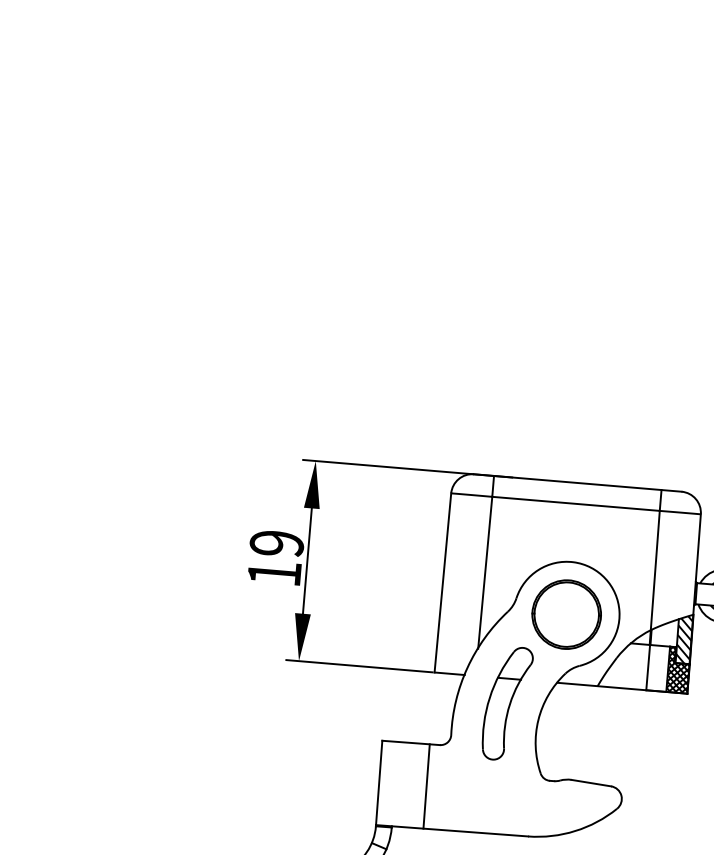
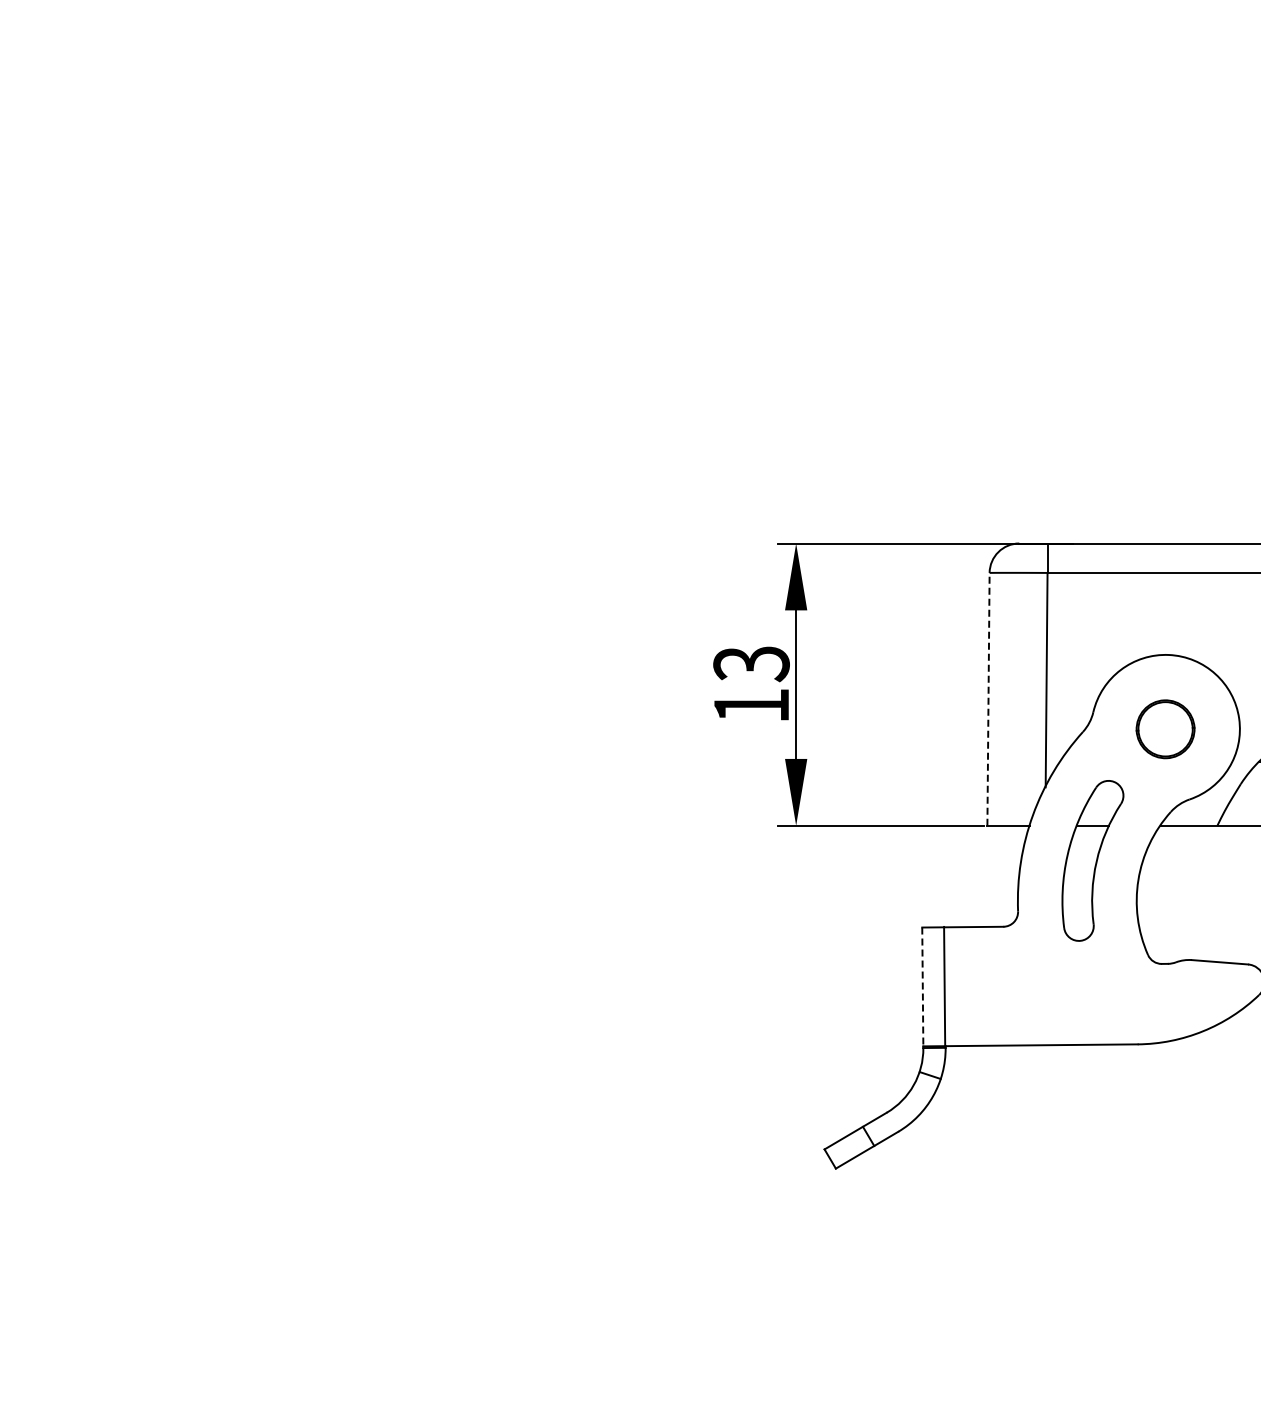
text: (276, 544) -> (751, 664), 19 -> 13
line: (442, 582) -> (988, 698), solid -> dashed
part: (566, 614) -> (1165, 729), size x0.6
line: (378, 783) -> (922, 987), solid -> dashed
line: (426, 785) -> (944, 985), moved

